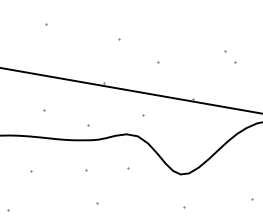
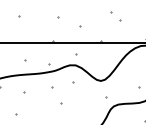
part: (229, 56) -> (115, 16), size x1.6

